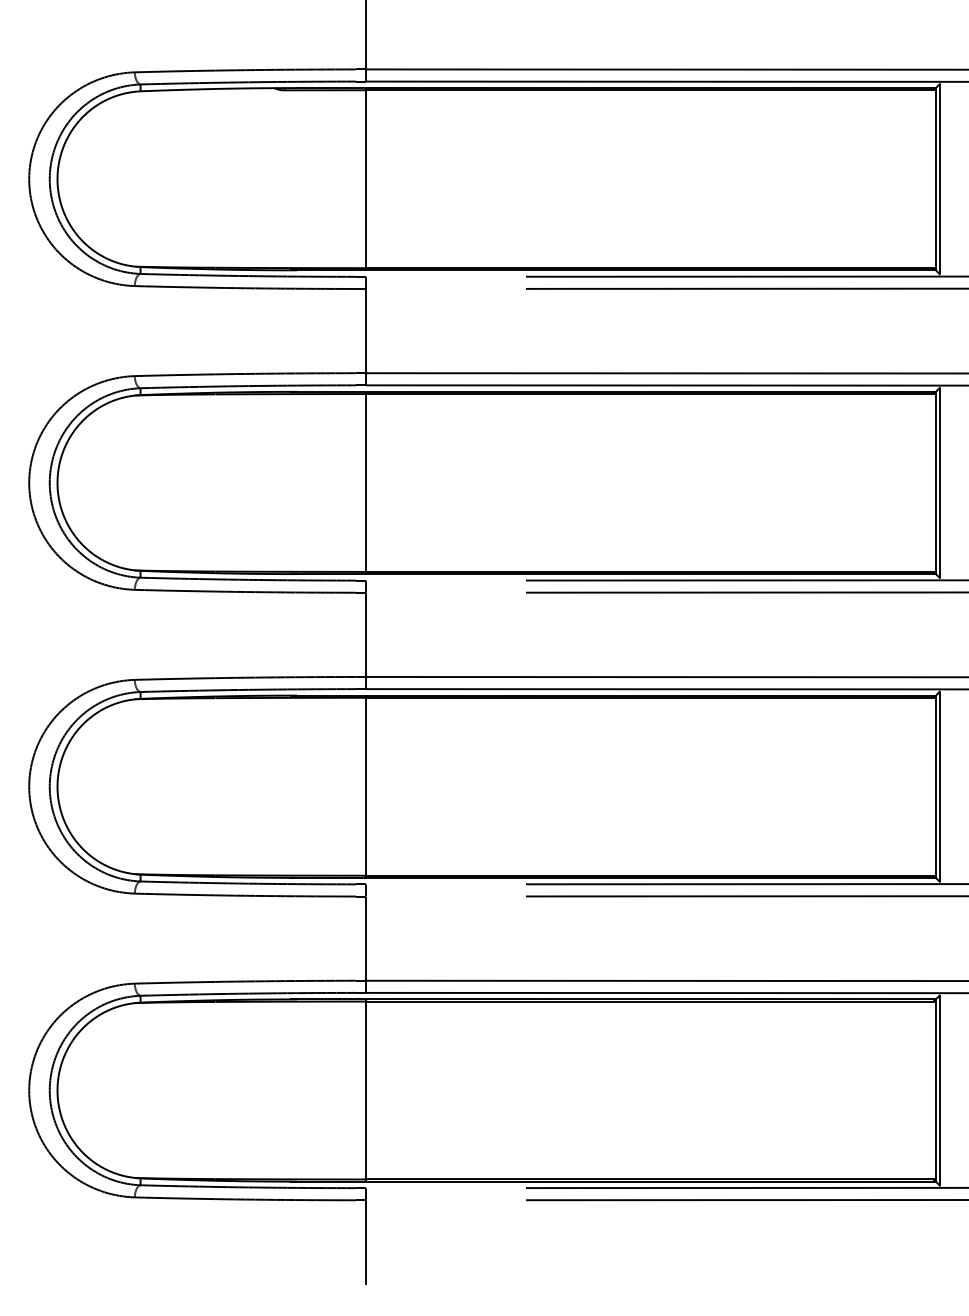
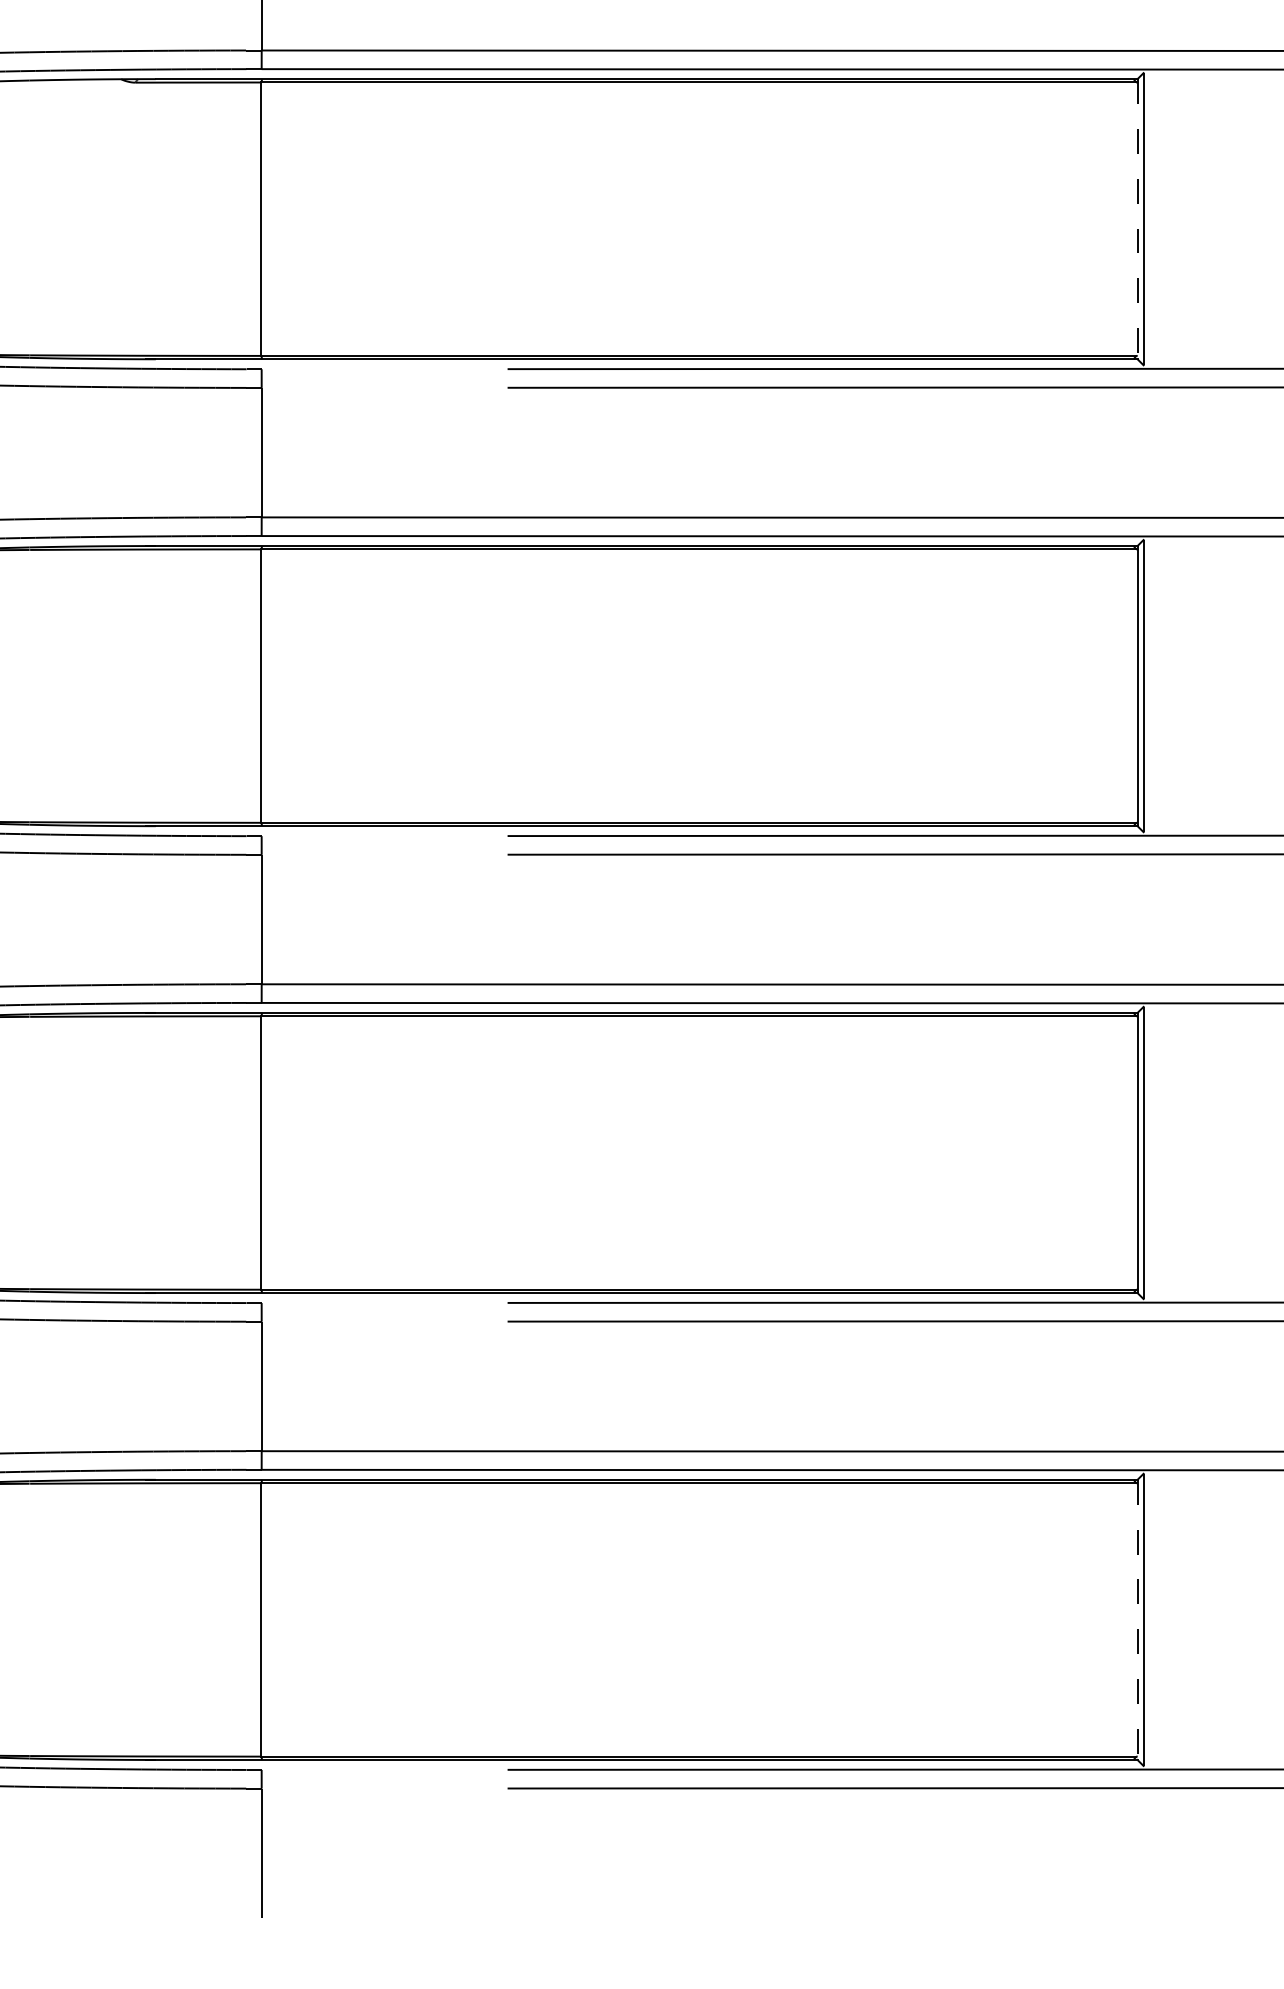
line: (935, 179) -> (1136, 219), solid -> dashed
line: (935, 1091) -> (1136, 1621), solid -> dashed

